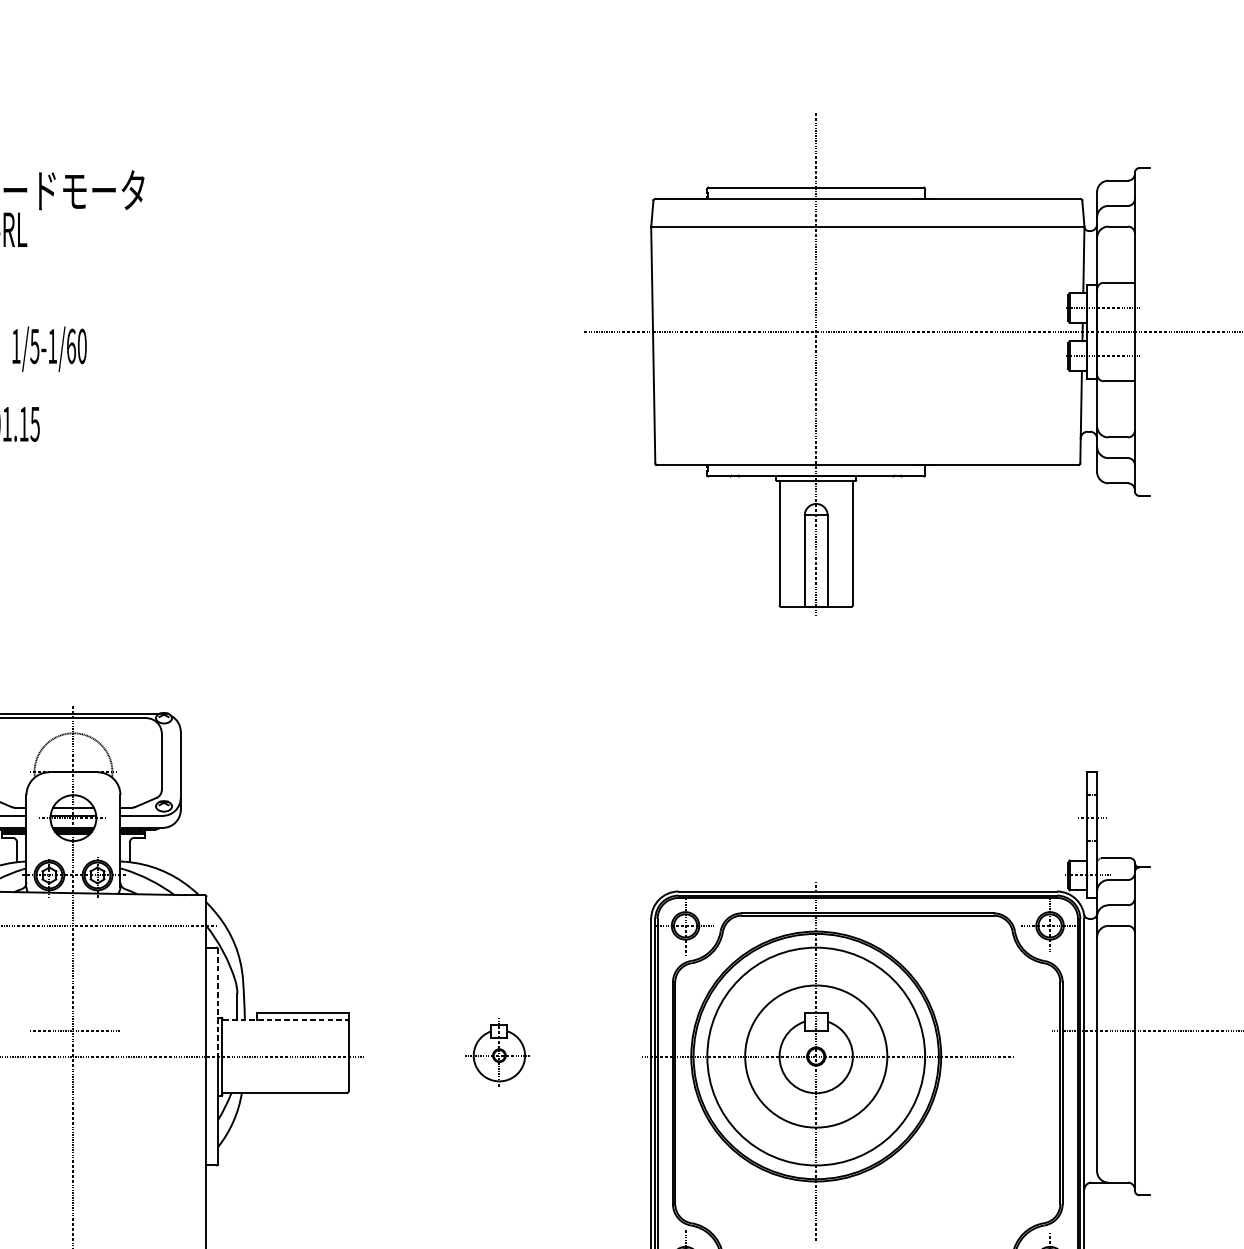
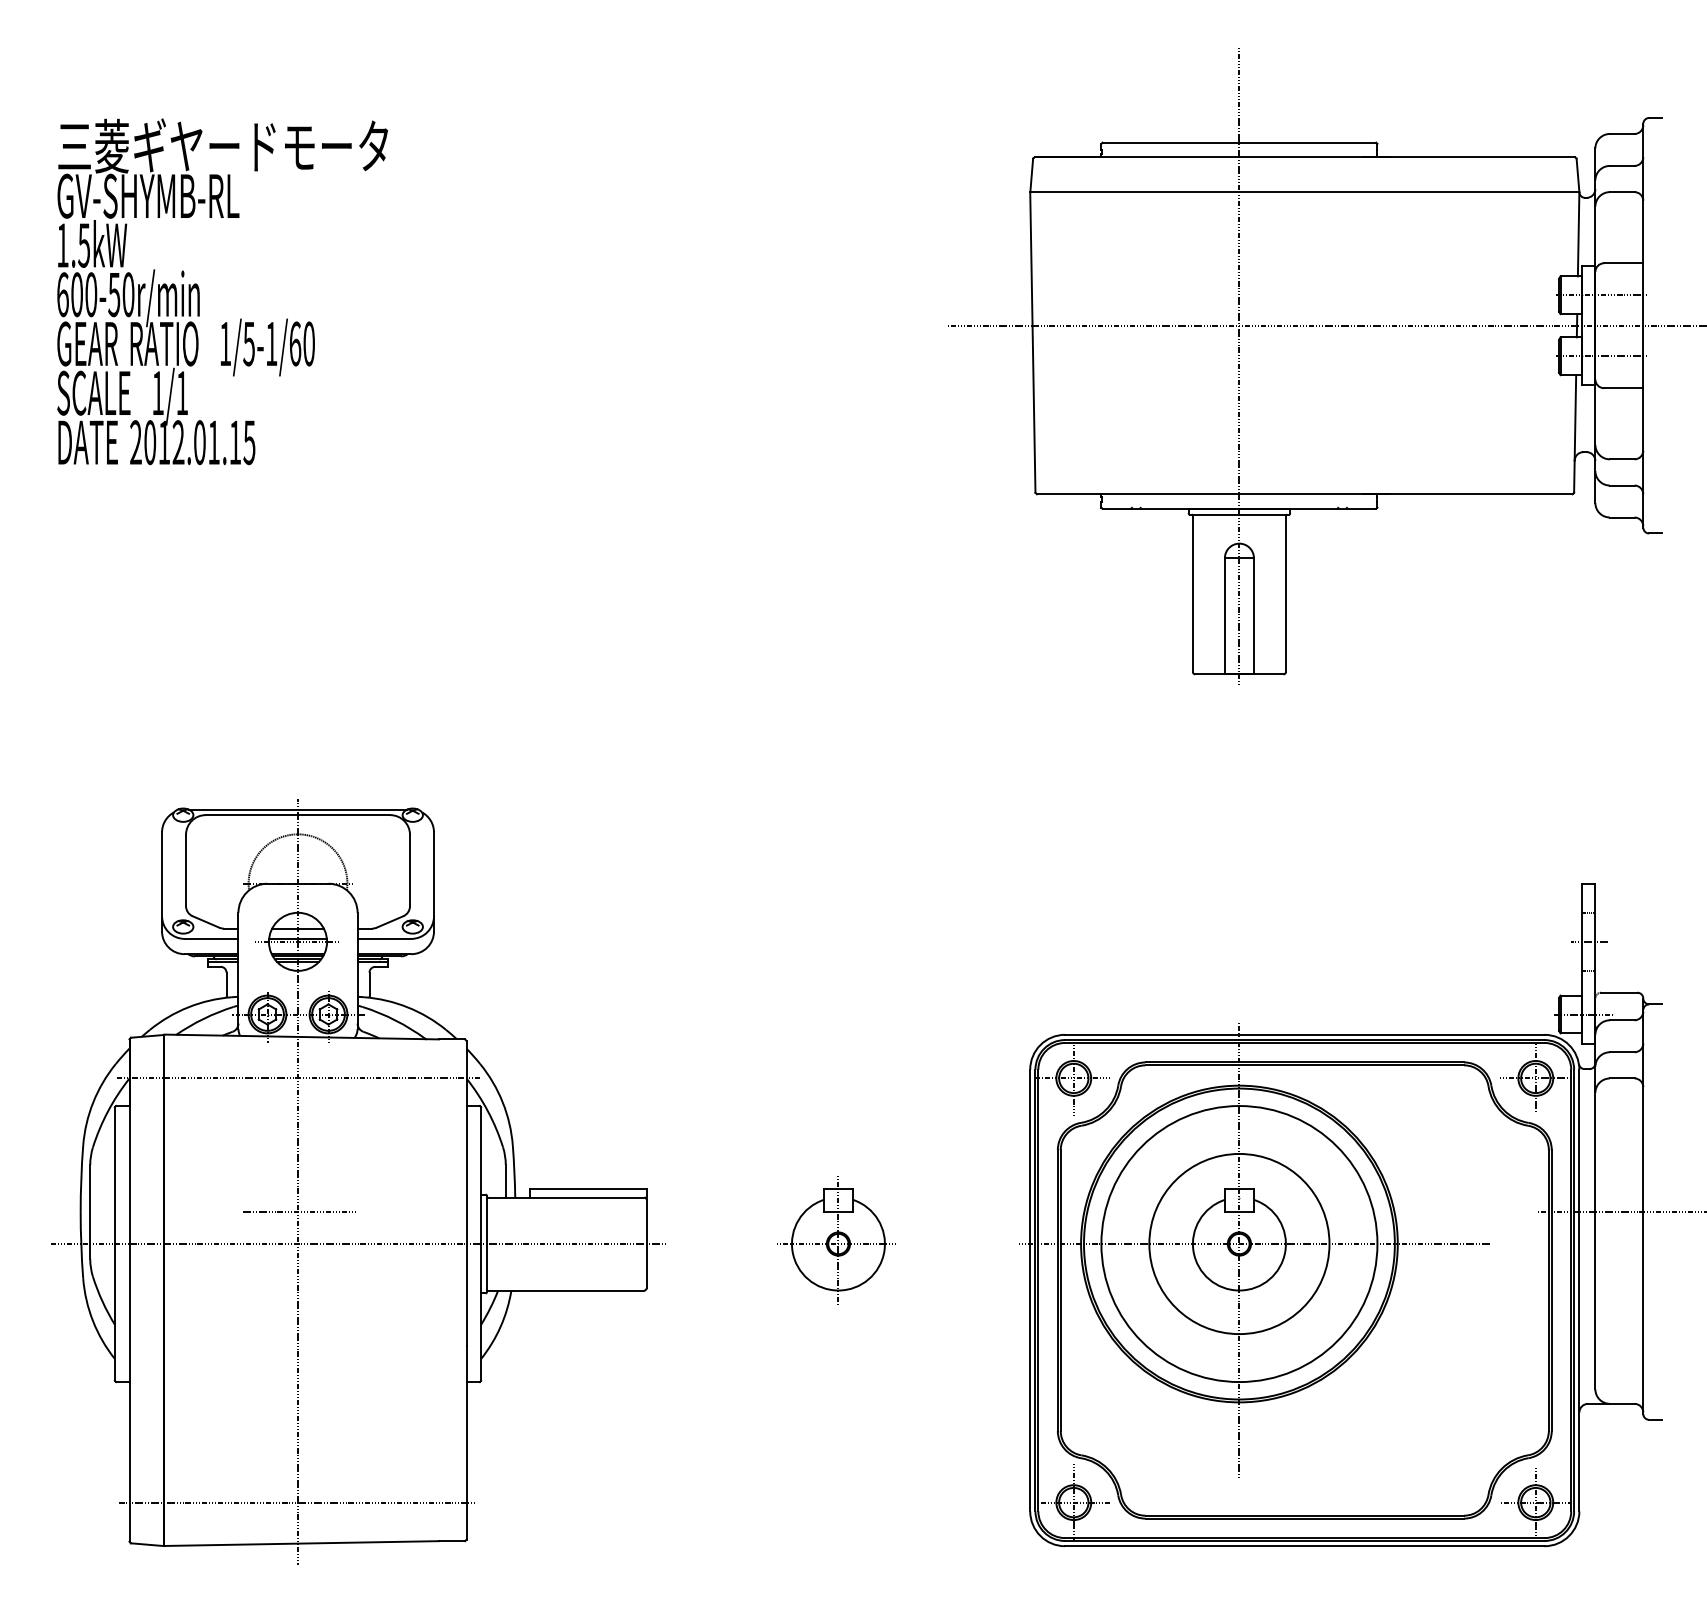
line: (218, 1003) -> (481, 1176), dashed -> solid
line: (285, 1019) -> (566, 1197), dashed -> solid
part: (498, 1053) -> (836, 1240), size x1.43

